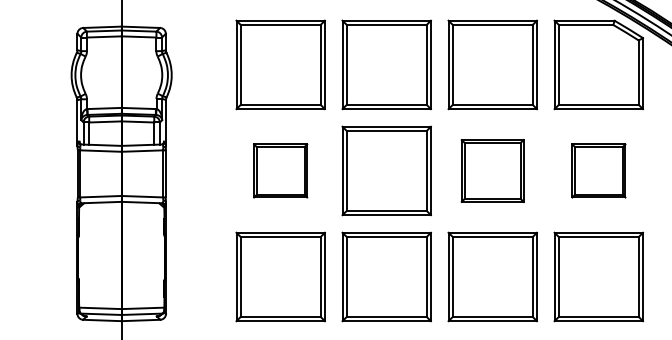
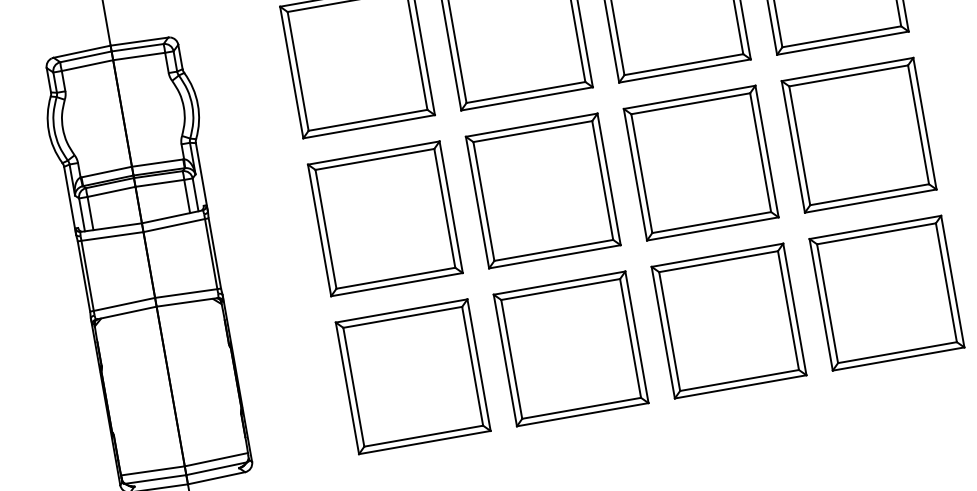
part: (280, 170) -> (384, 218), size x1.67
part: (492, 170) -> (700, 162), size x1.43
part: (598, 170) -> (858, 134), size x1.67

